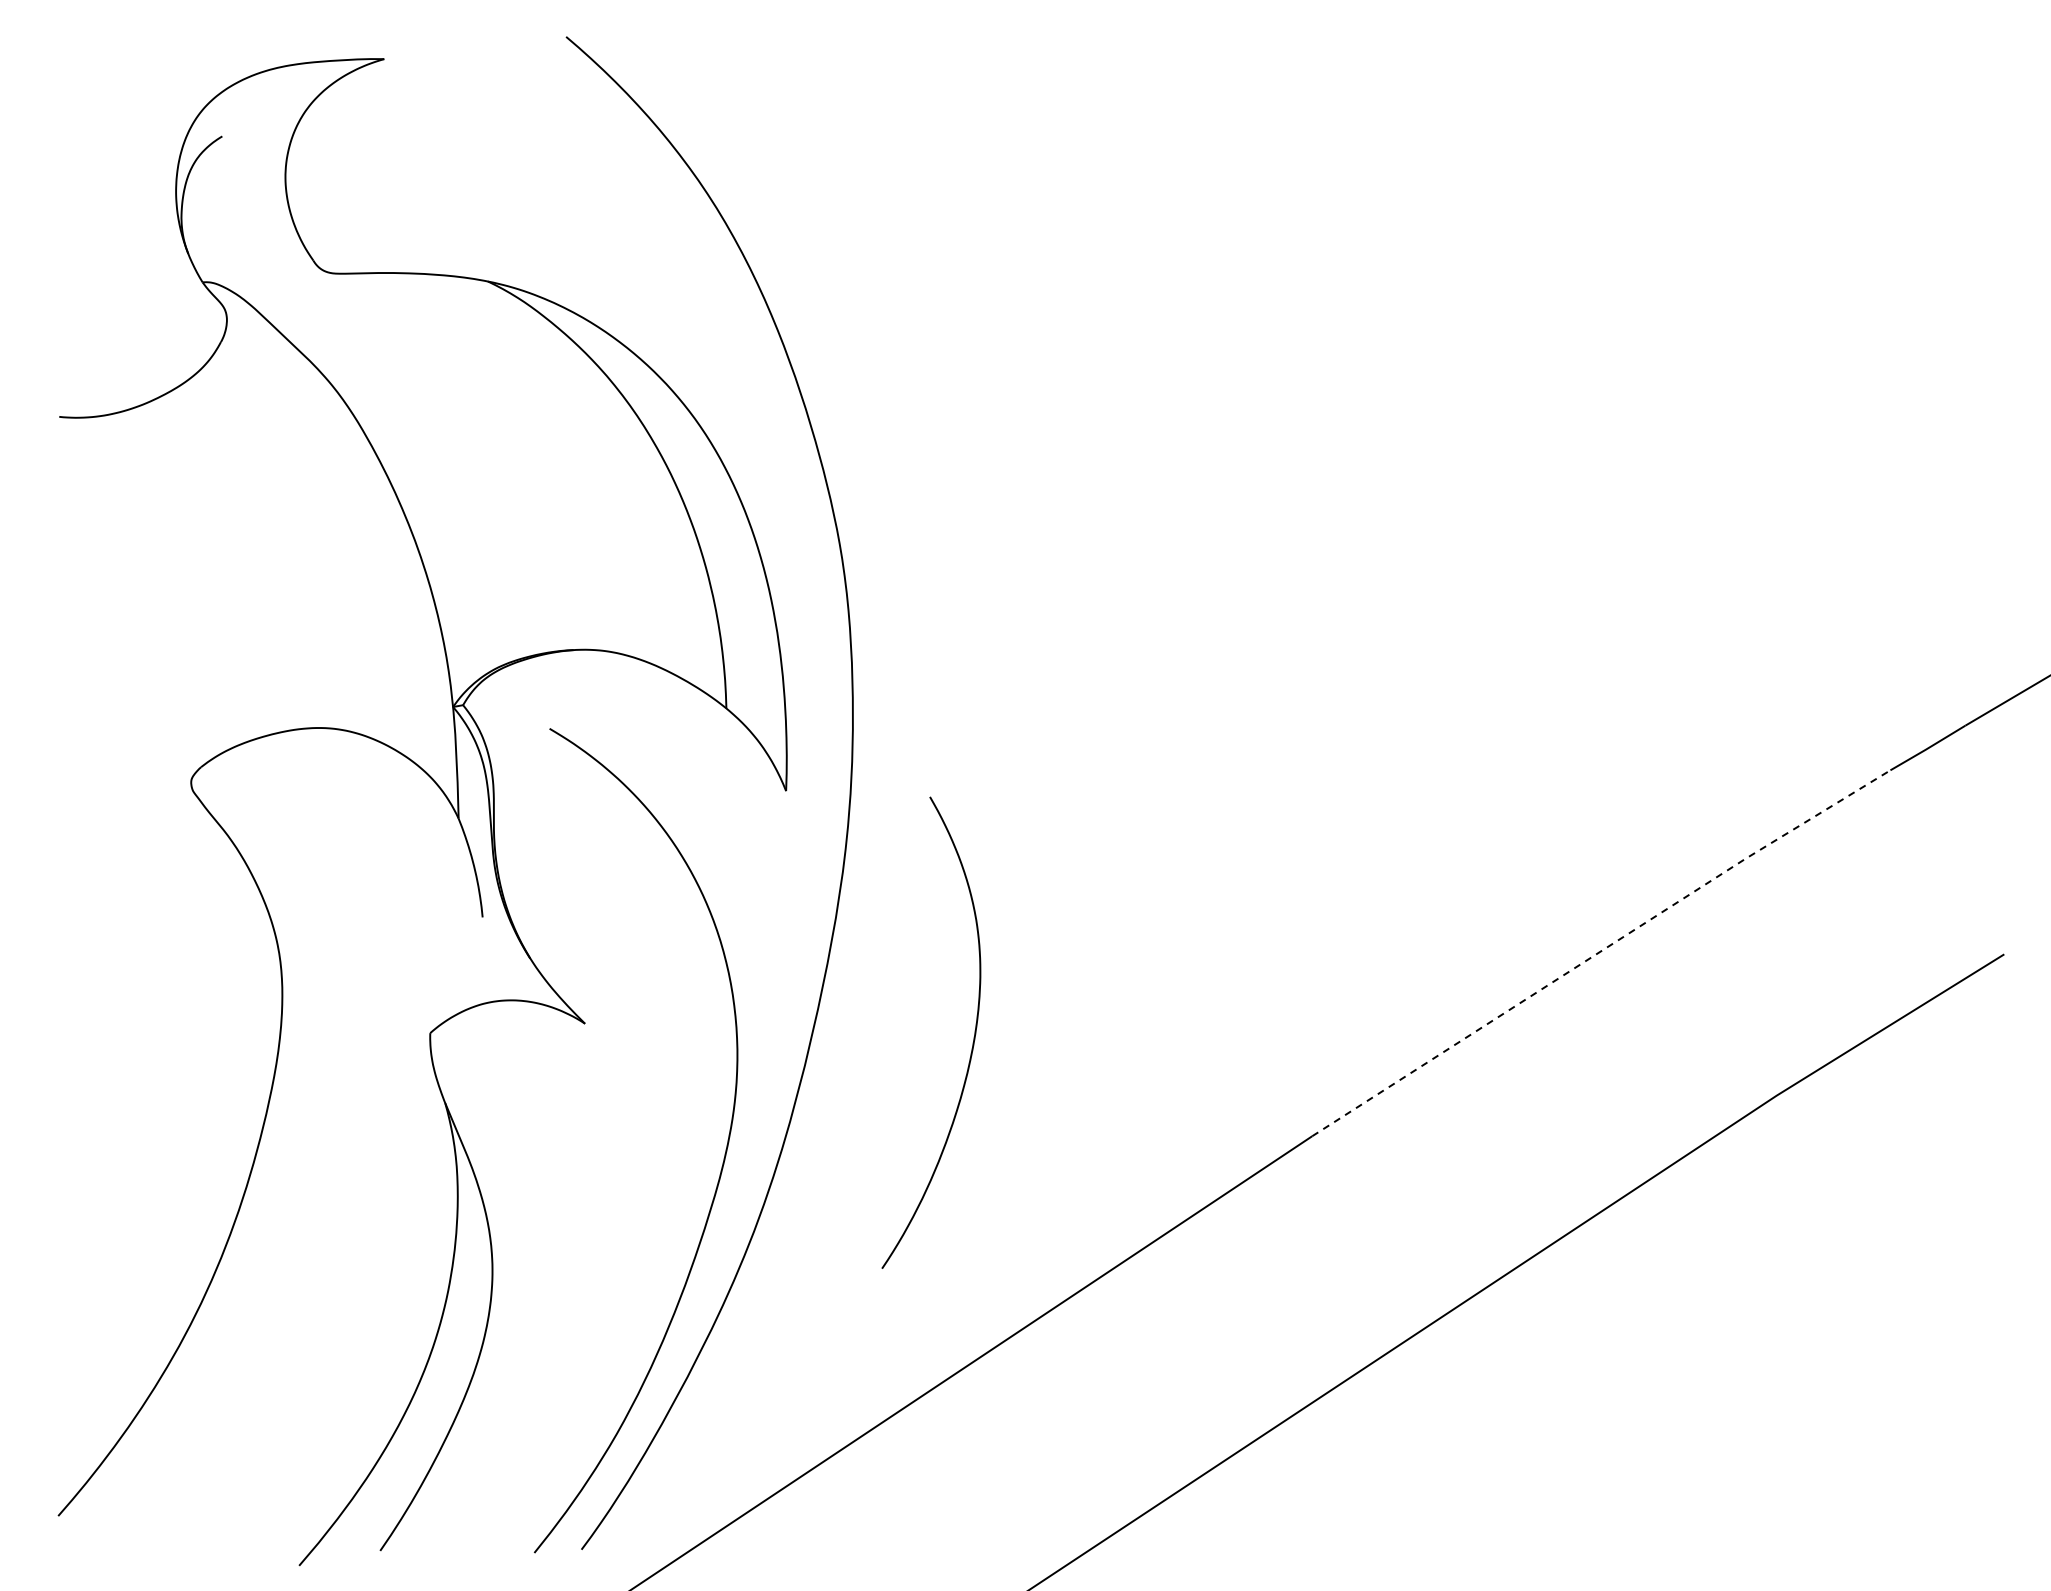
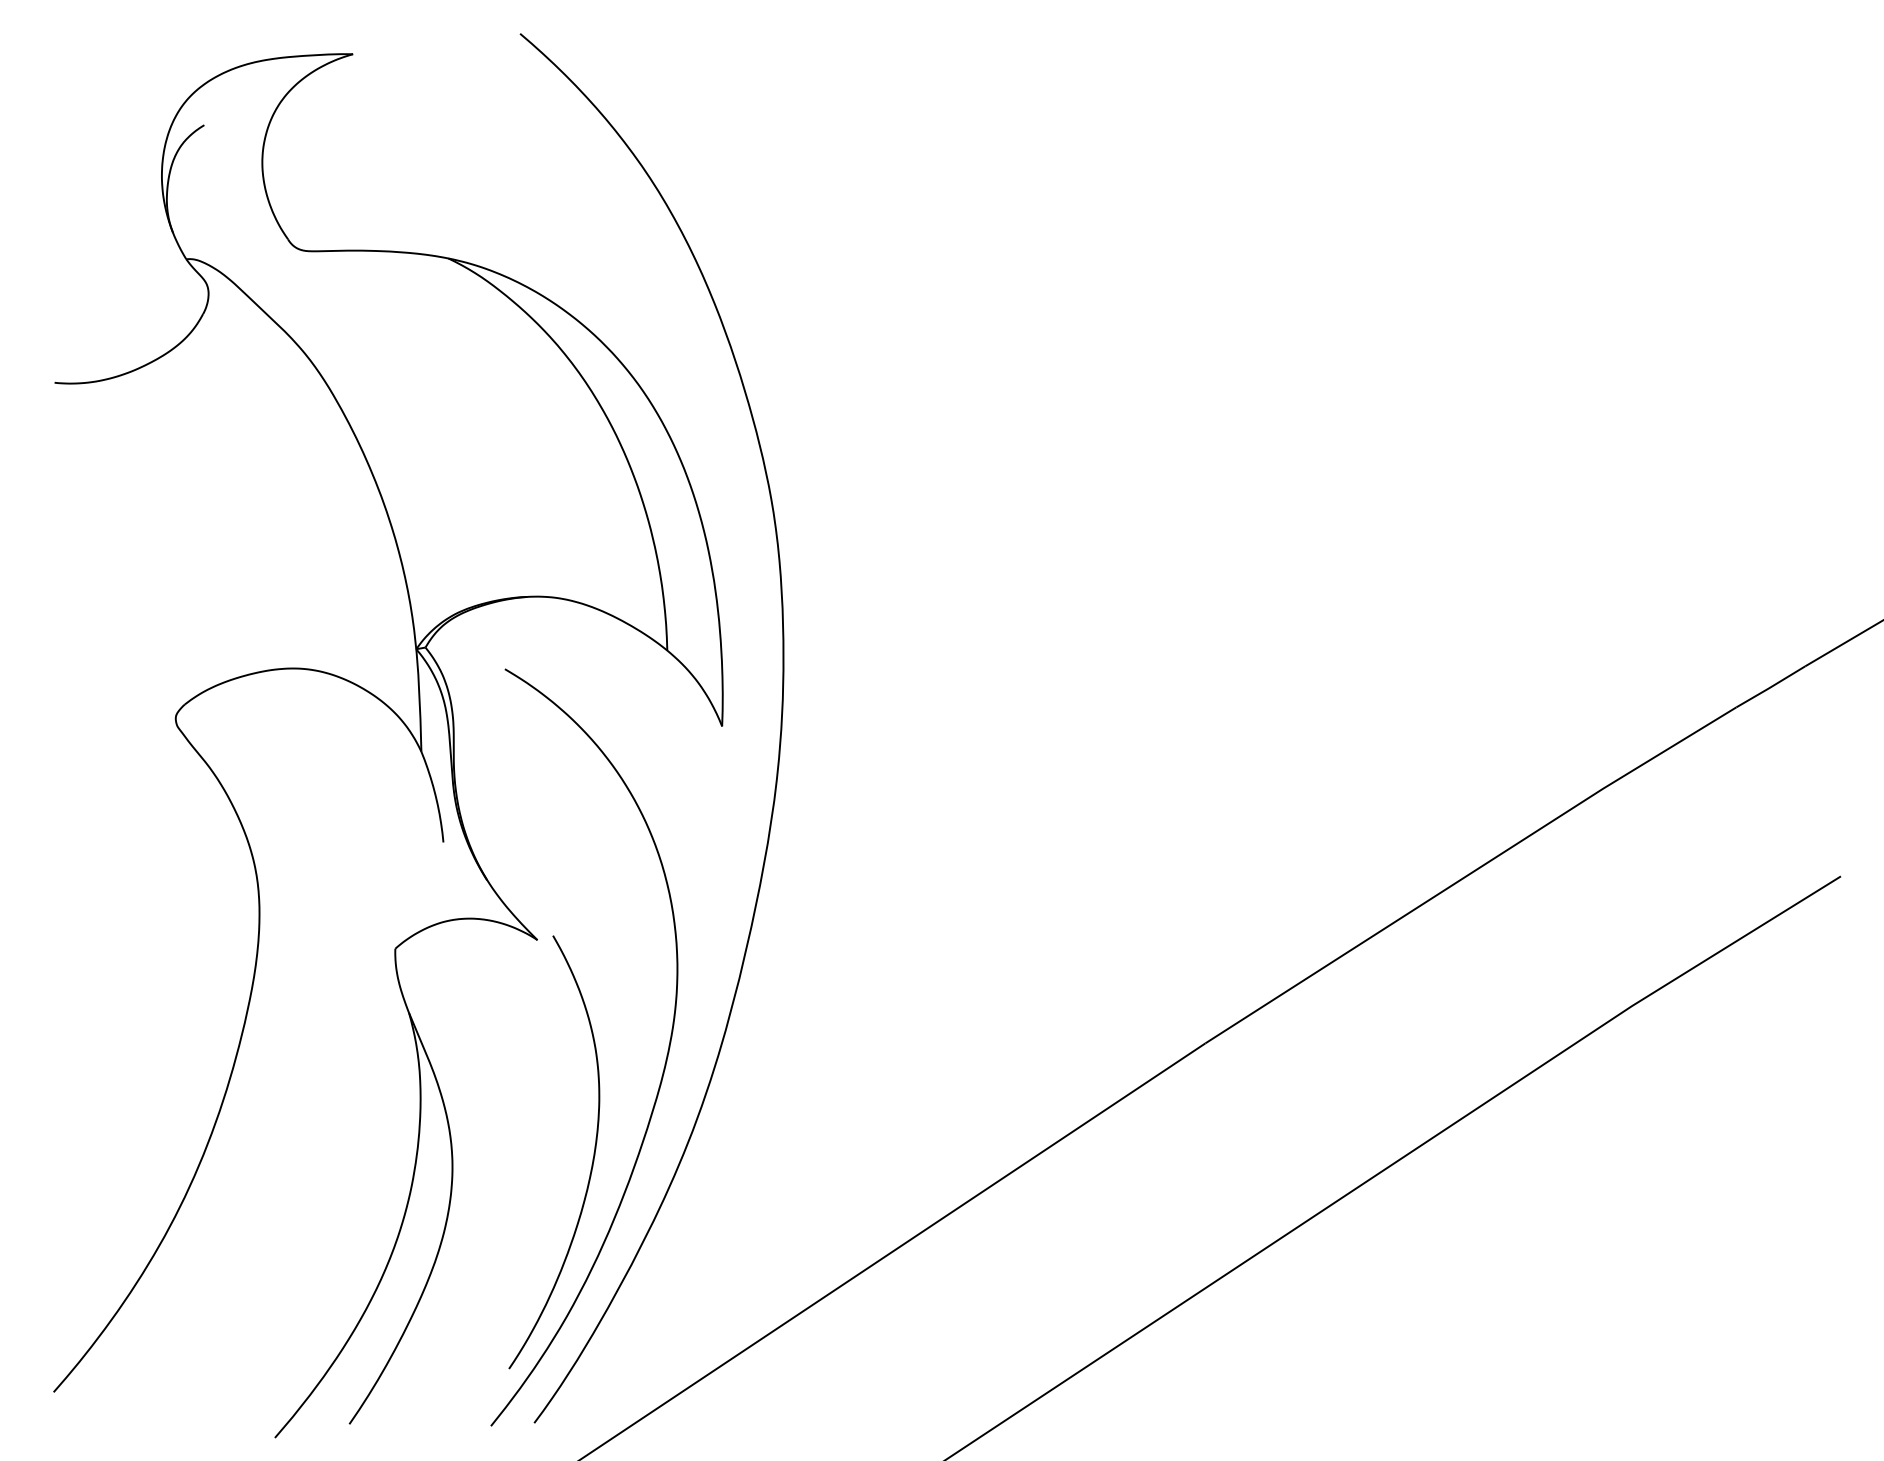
line: (1600, 951) -> (1470, 873), dashed -> solid
curve: (972, 1042) -> (592, 1161), moved

